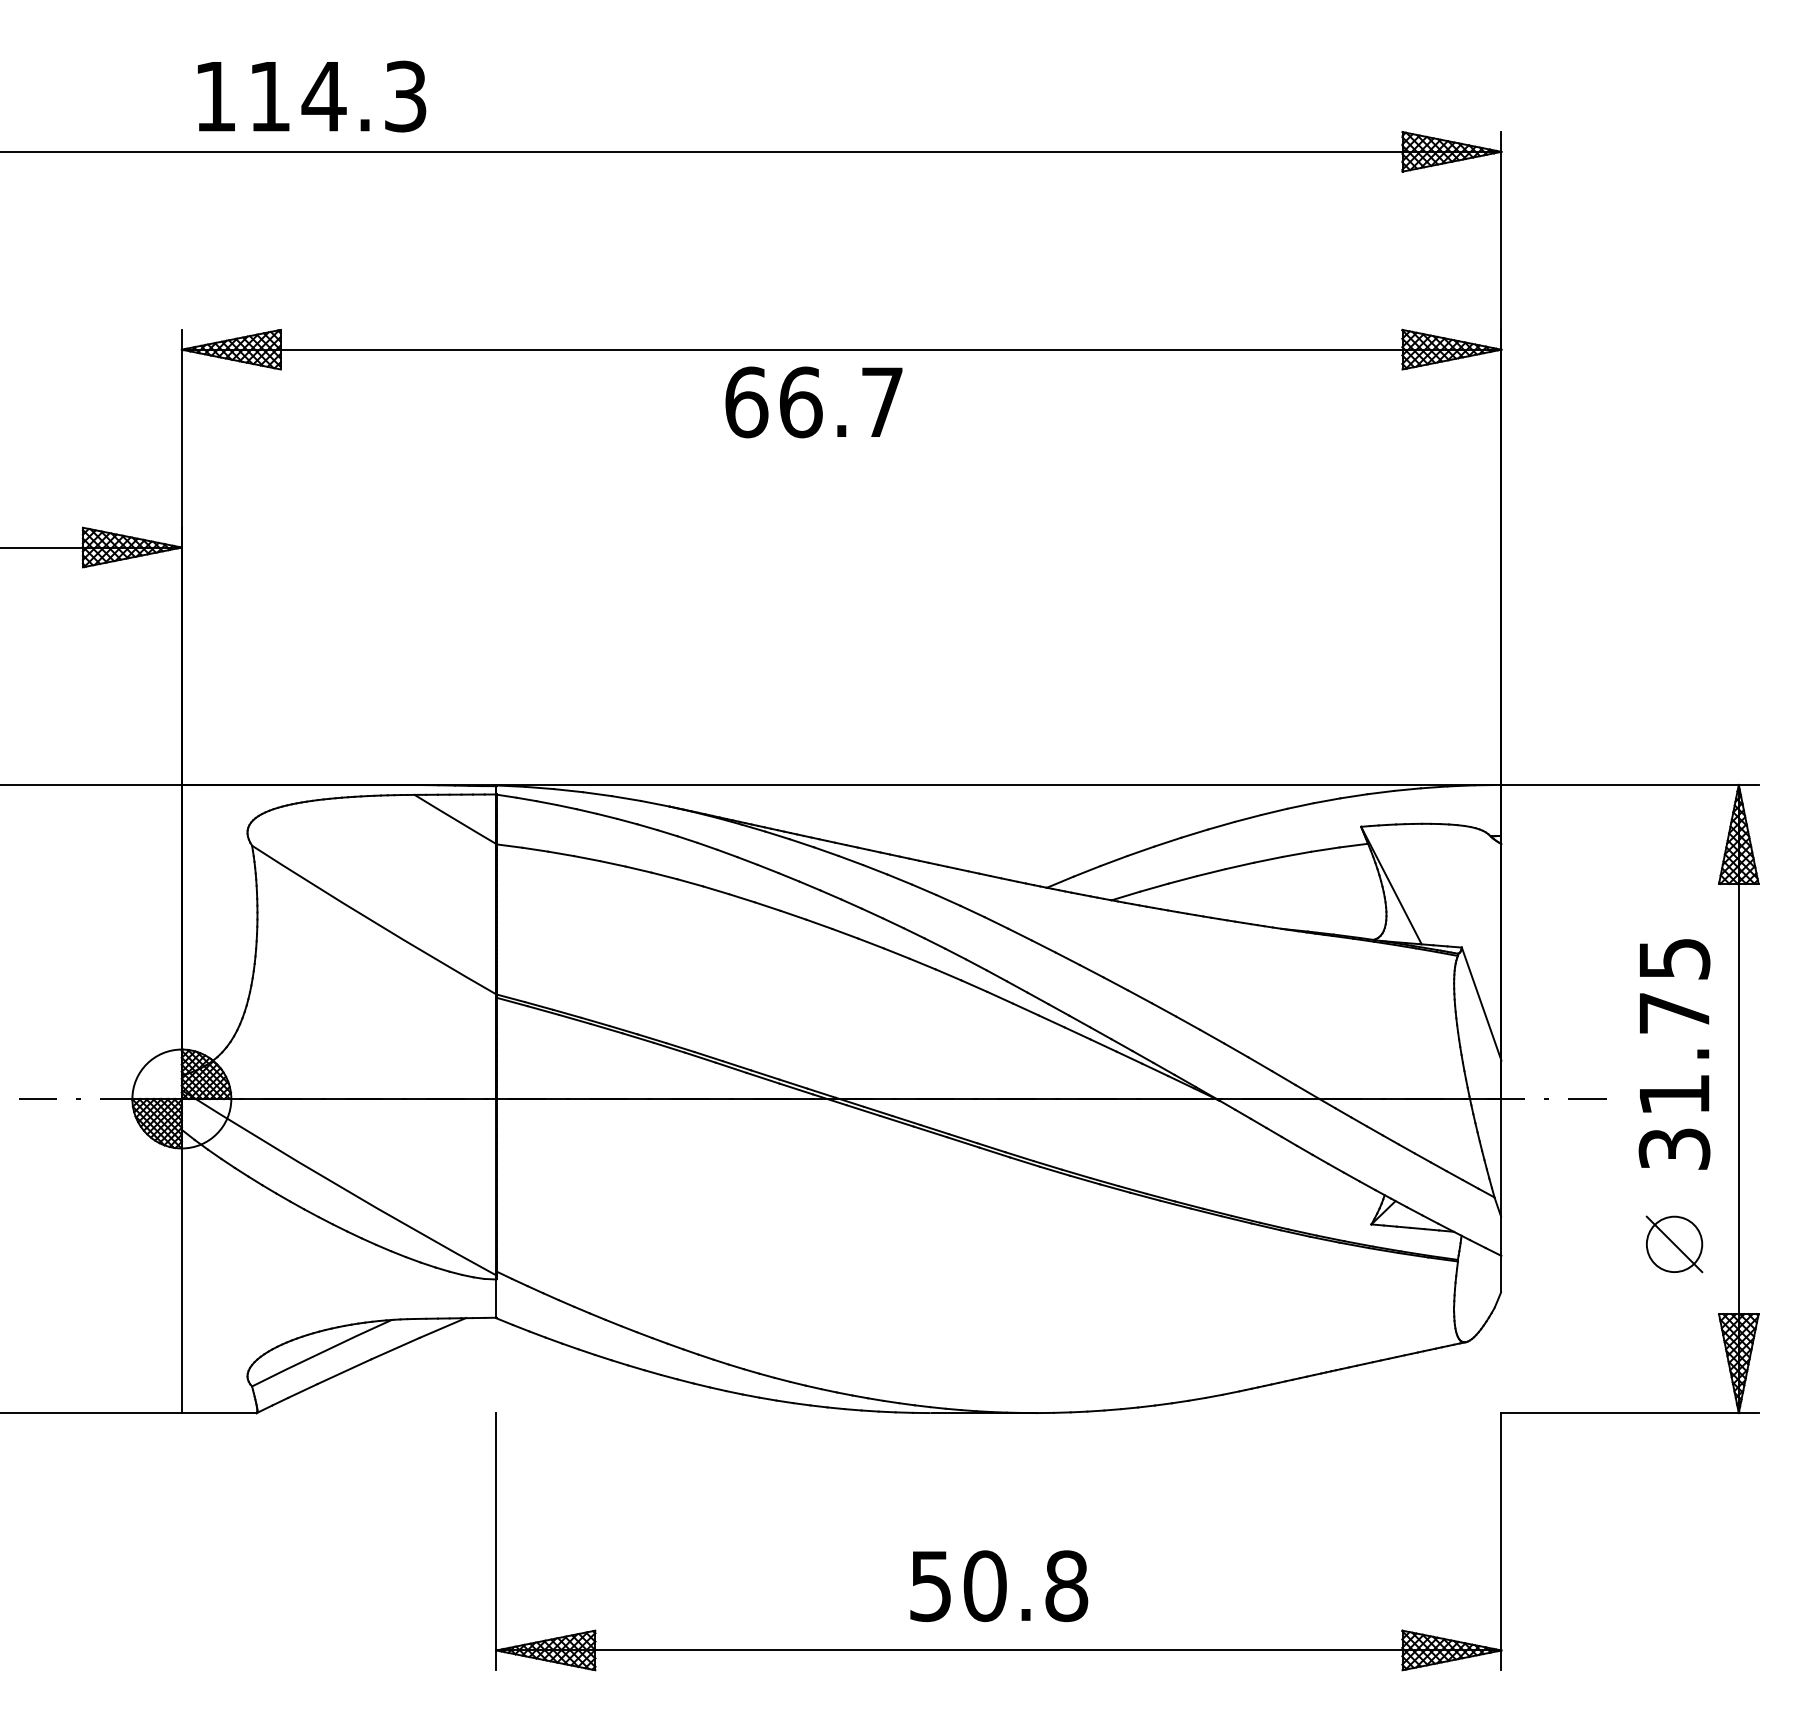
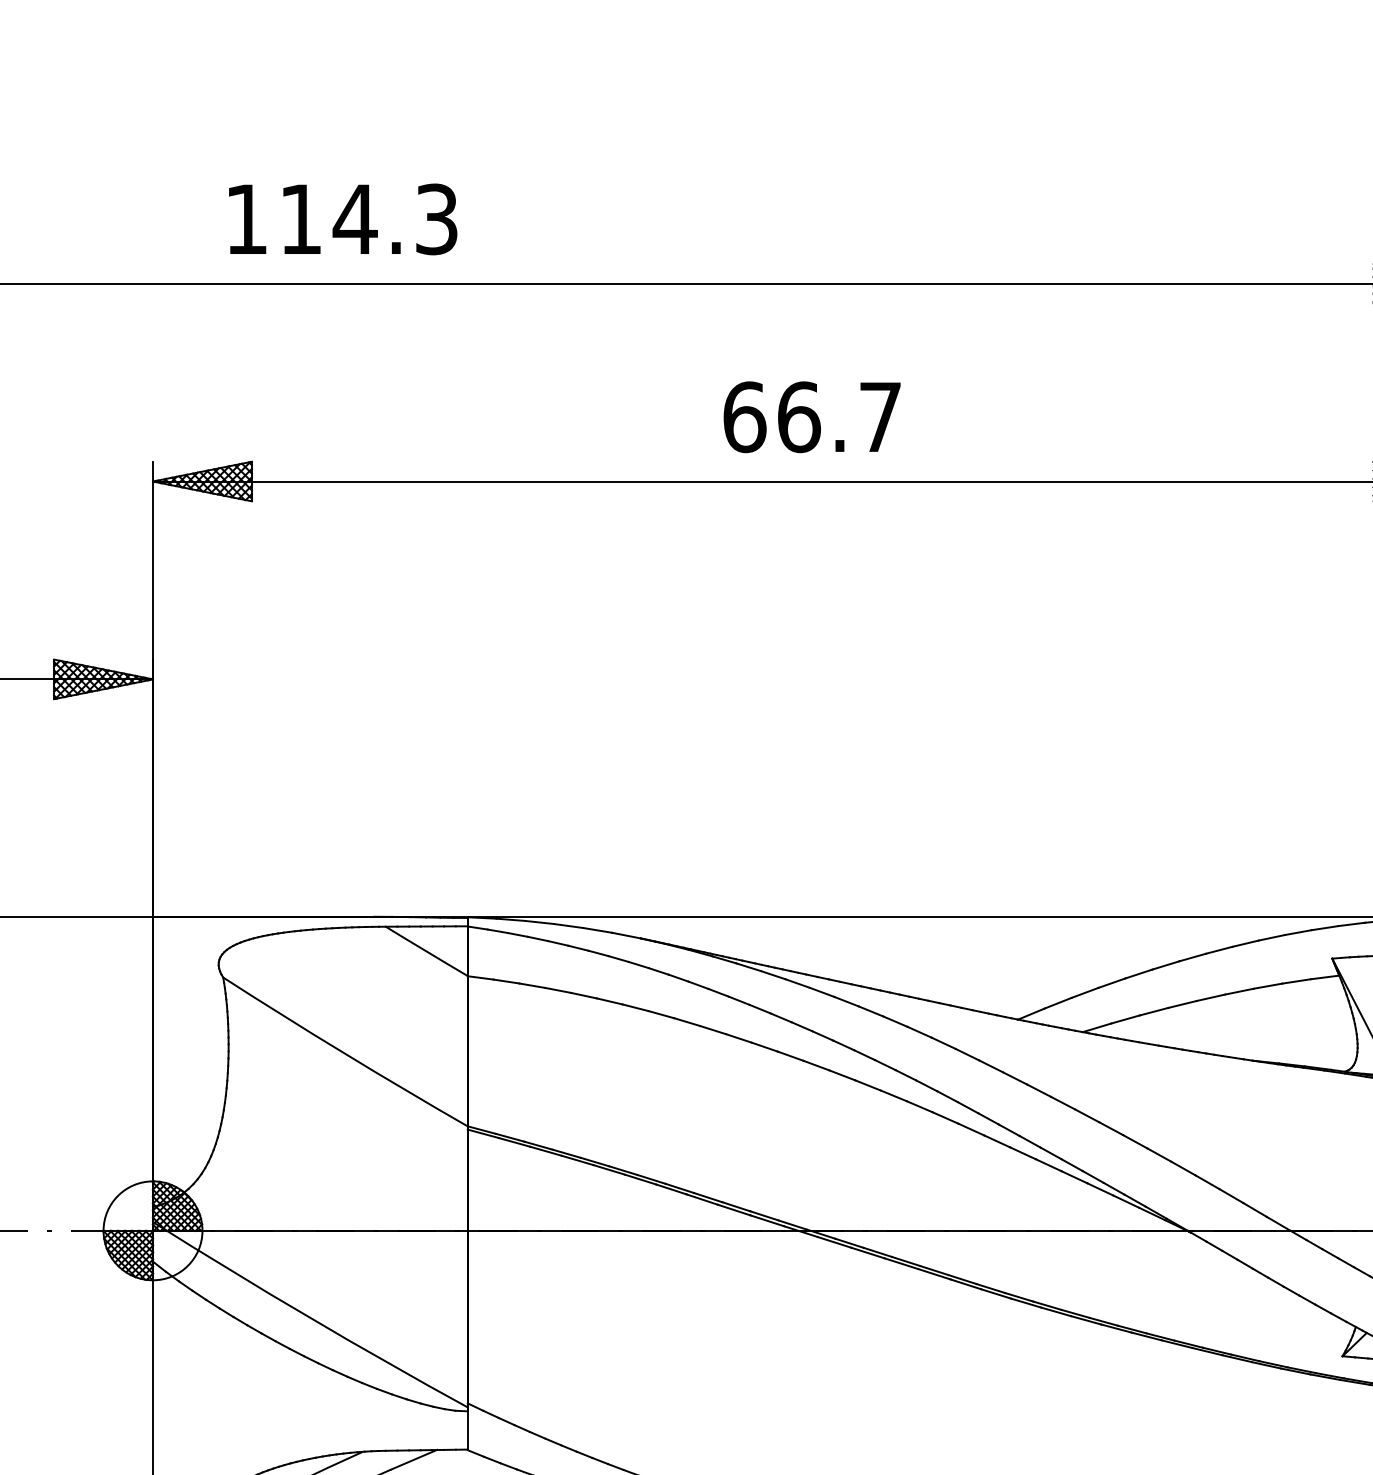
text: (312, 96) -> (343, 219), moved
text: (813, 402) -> (811, 417), moved

